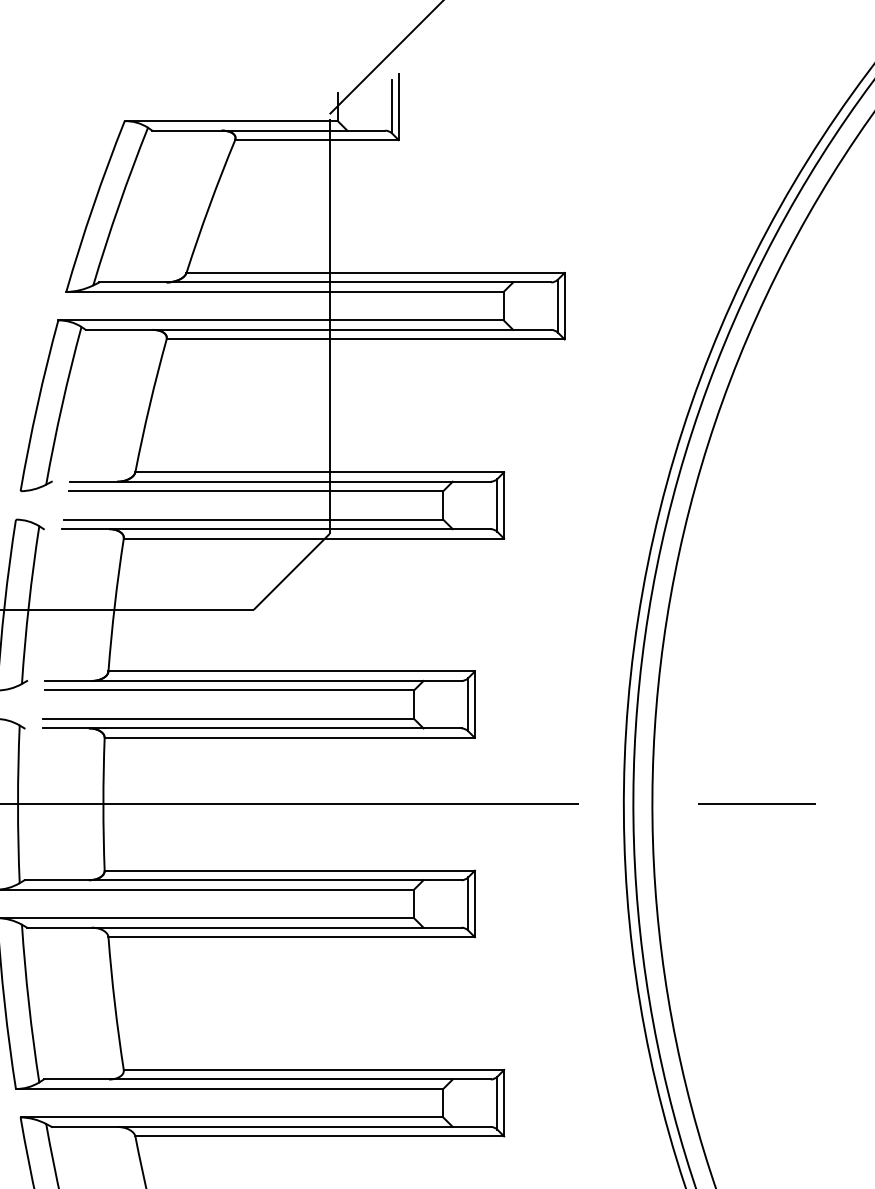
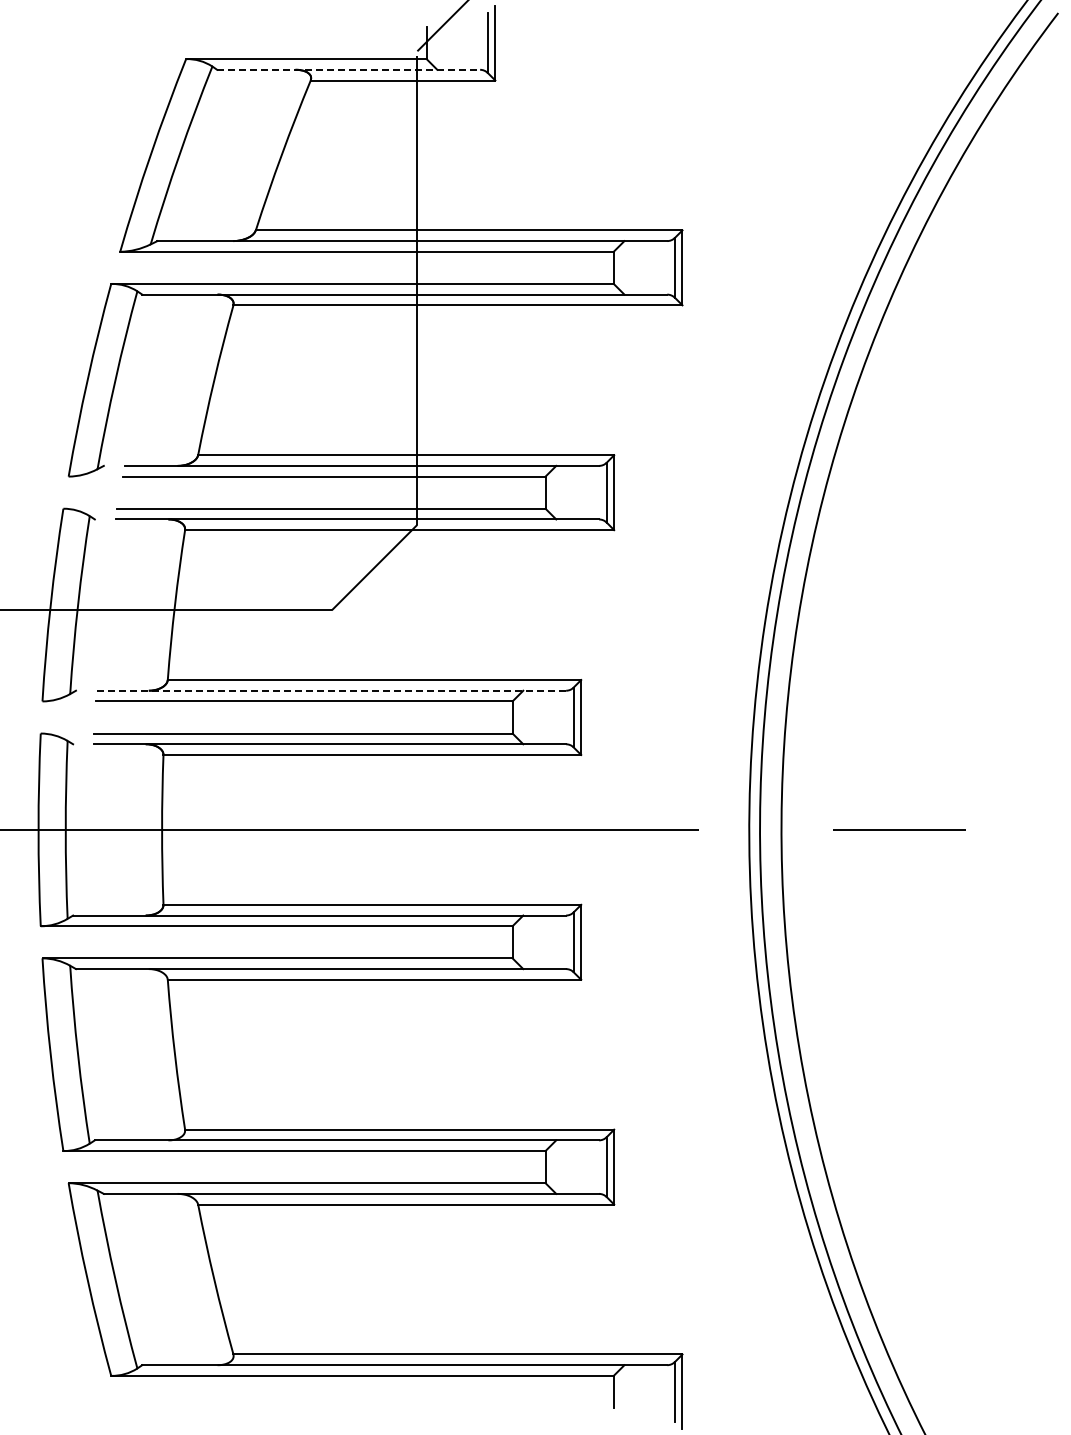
line: (268, 130) -> (348, 69), solid -> dashed
line: (253, 680) -> (331, 690), solid -> dashed

